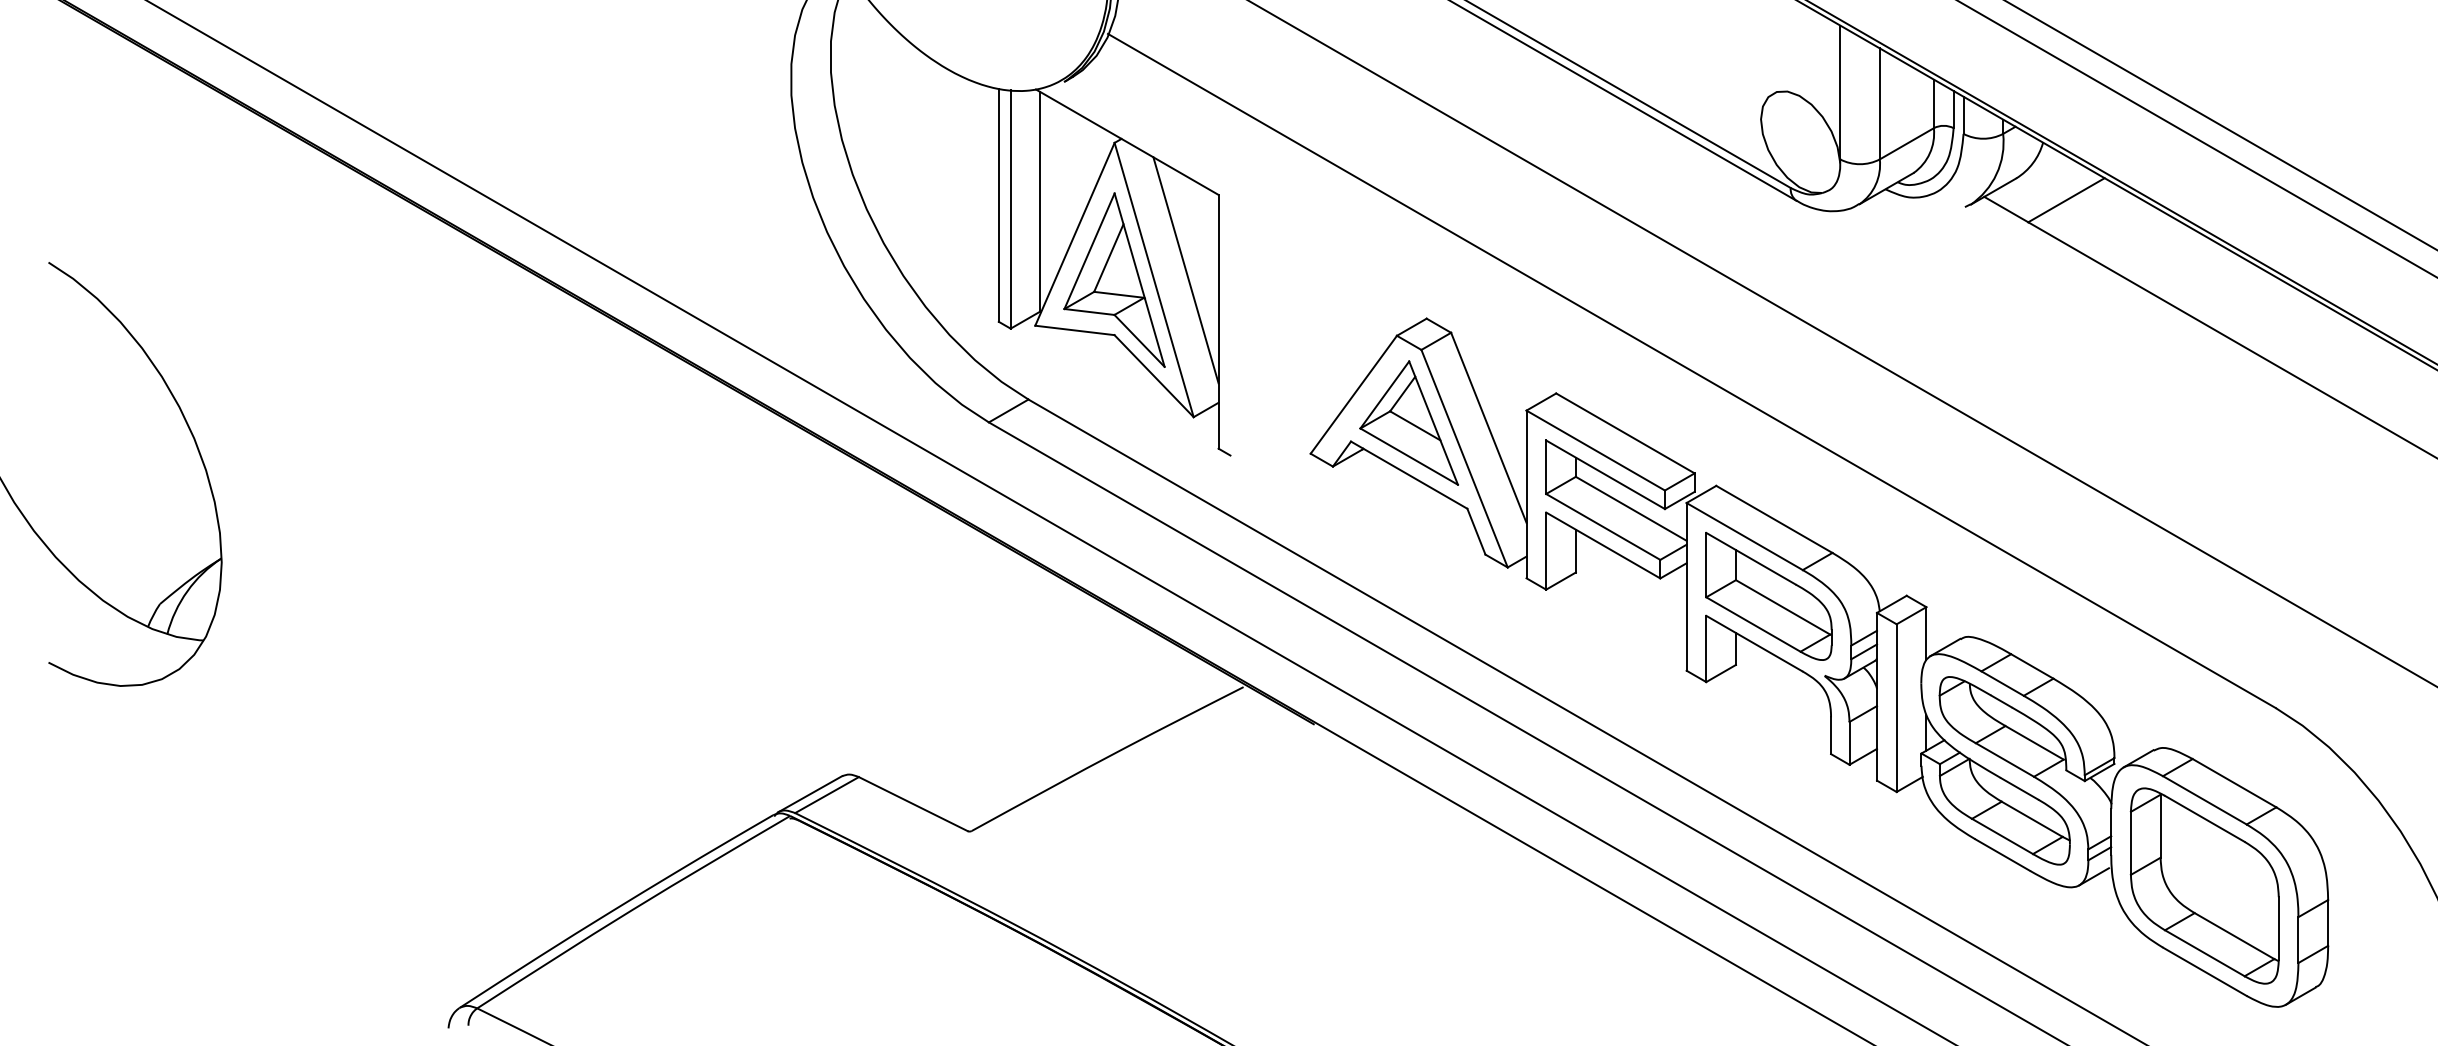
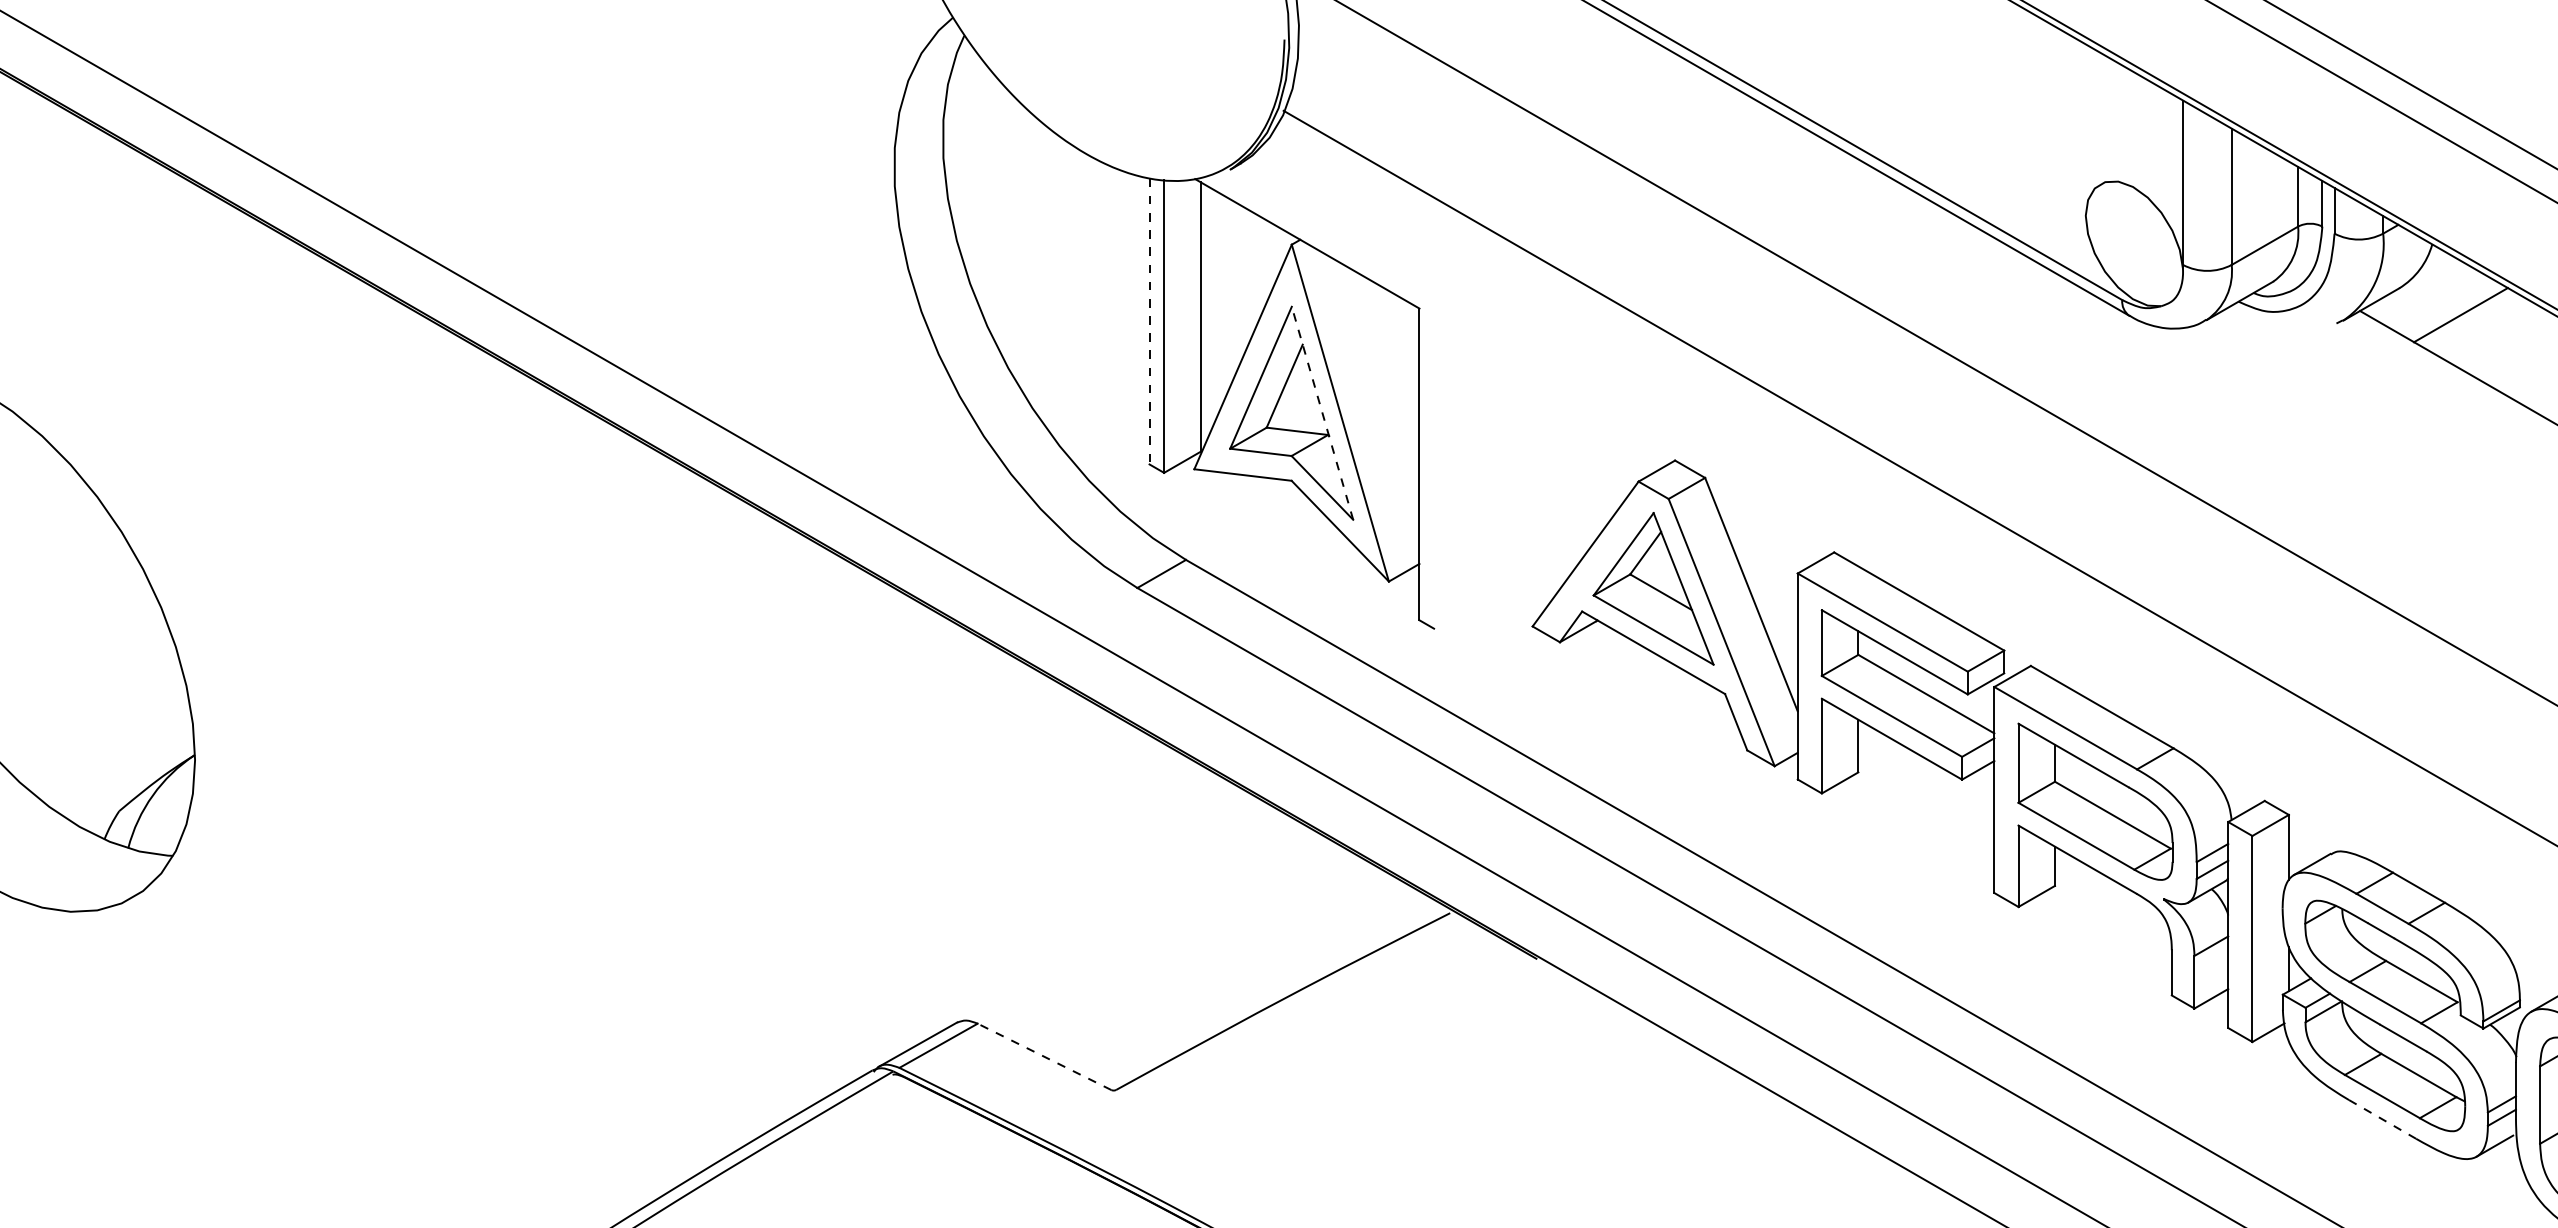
line: (998, 205) -> (1149, 321), solid -> dashed
line: (1185, 270) -> (1378, 401), removed
line: (1139, 279) -> (1322, 412), solid -> dashed
line: (913, 804) -> (1044, 1057), solid -> dashed
line: (2002, 855) -> (2382, 1119), solid -> dashed

